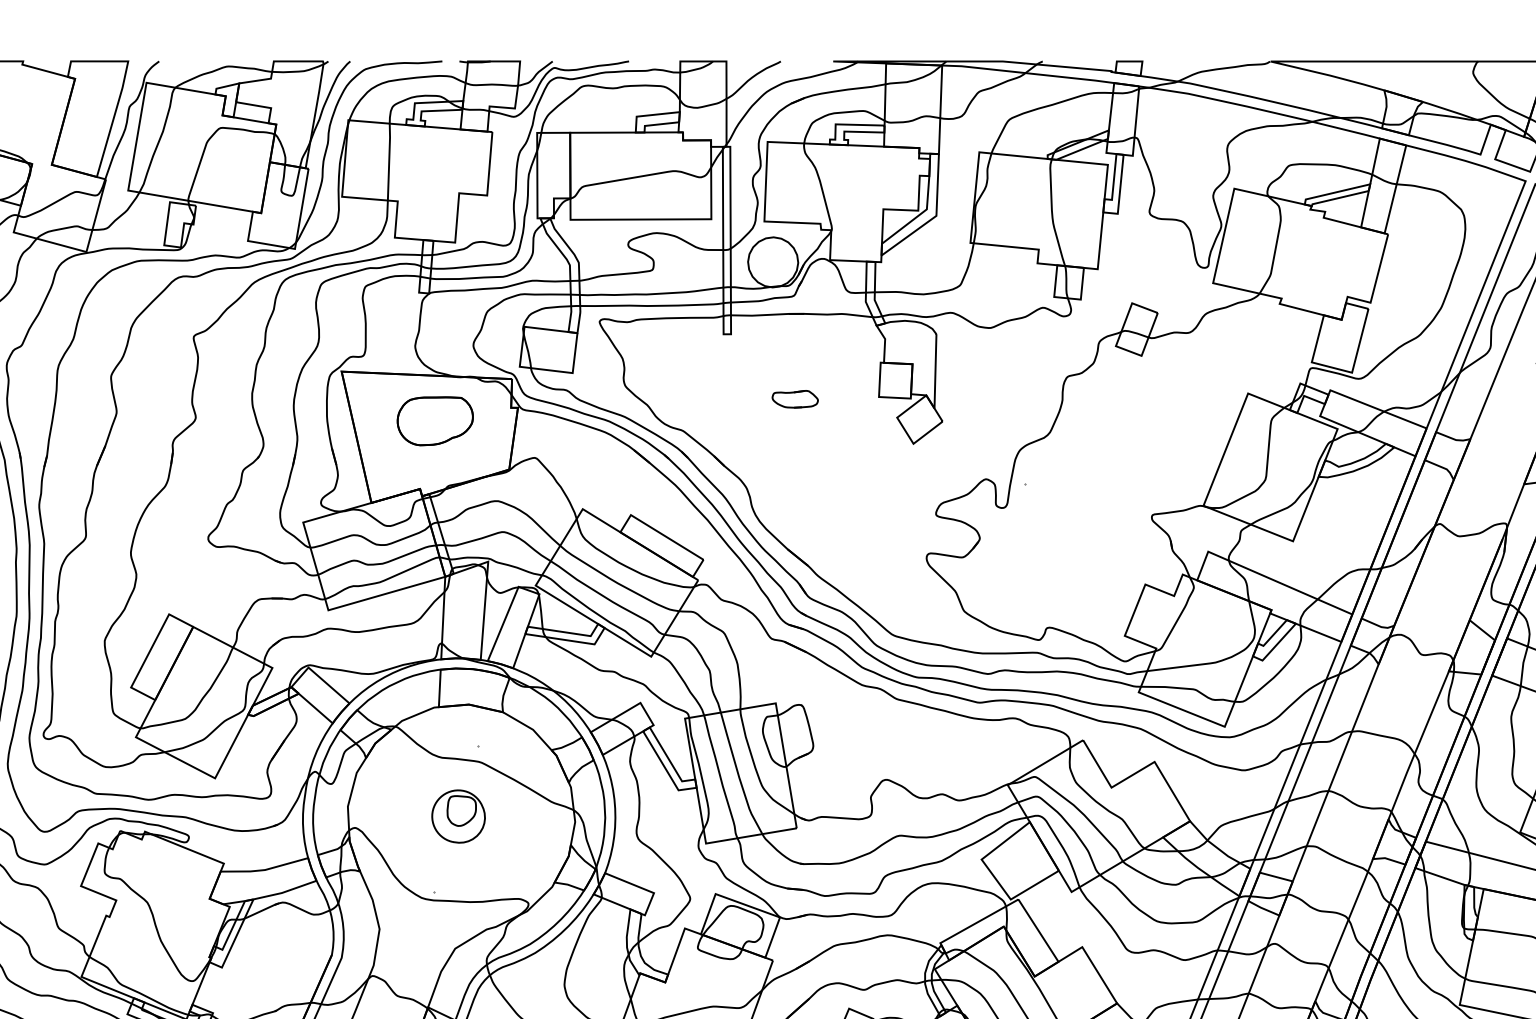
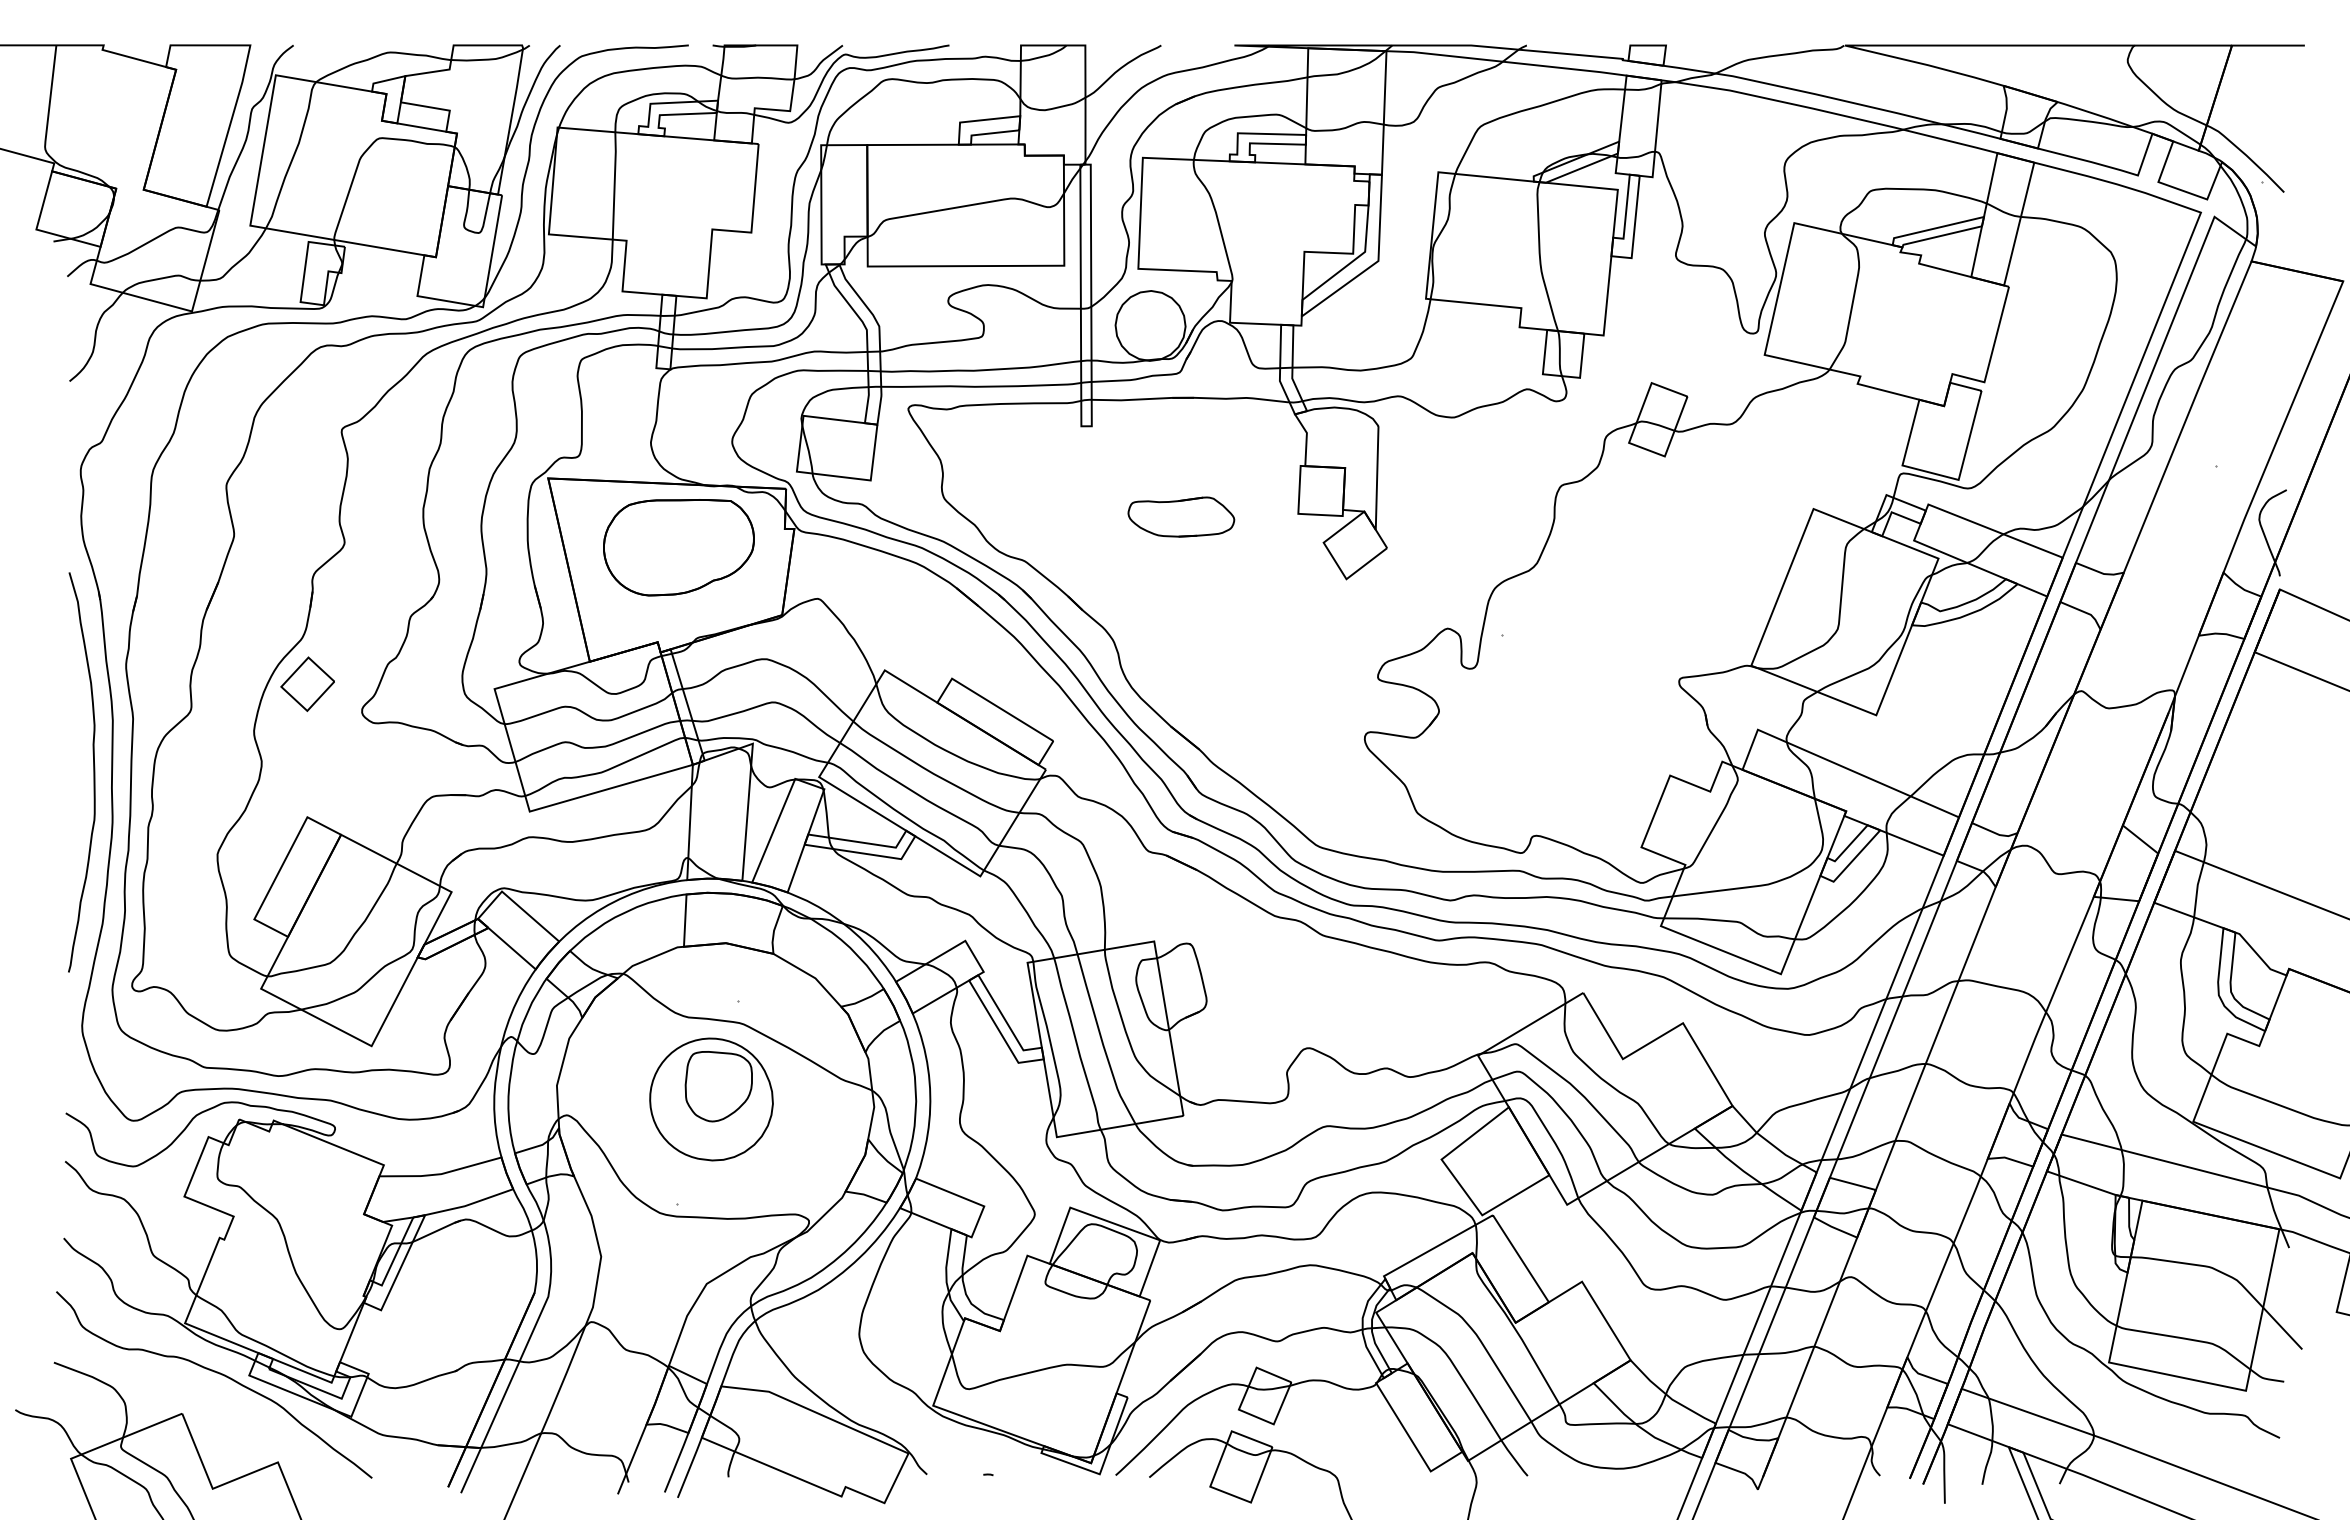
part: (795, 398) -> (1181, 516), size x1.67
part: (434, 421) -> (678, 547), size x1.43
part: (169, 518) -> (307, 683), added
part: (458, 816) -> (711, 1099), size x1.67

